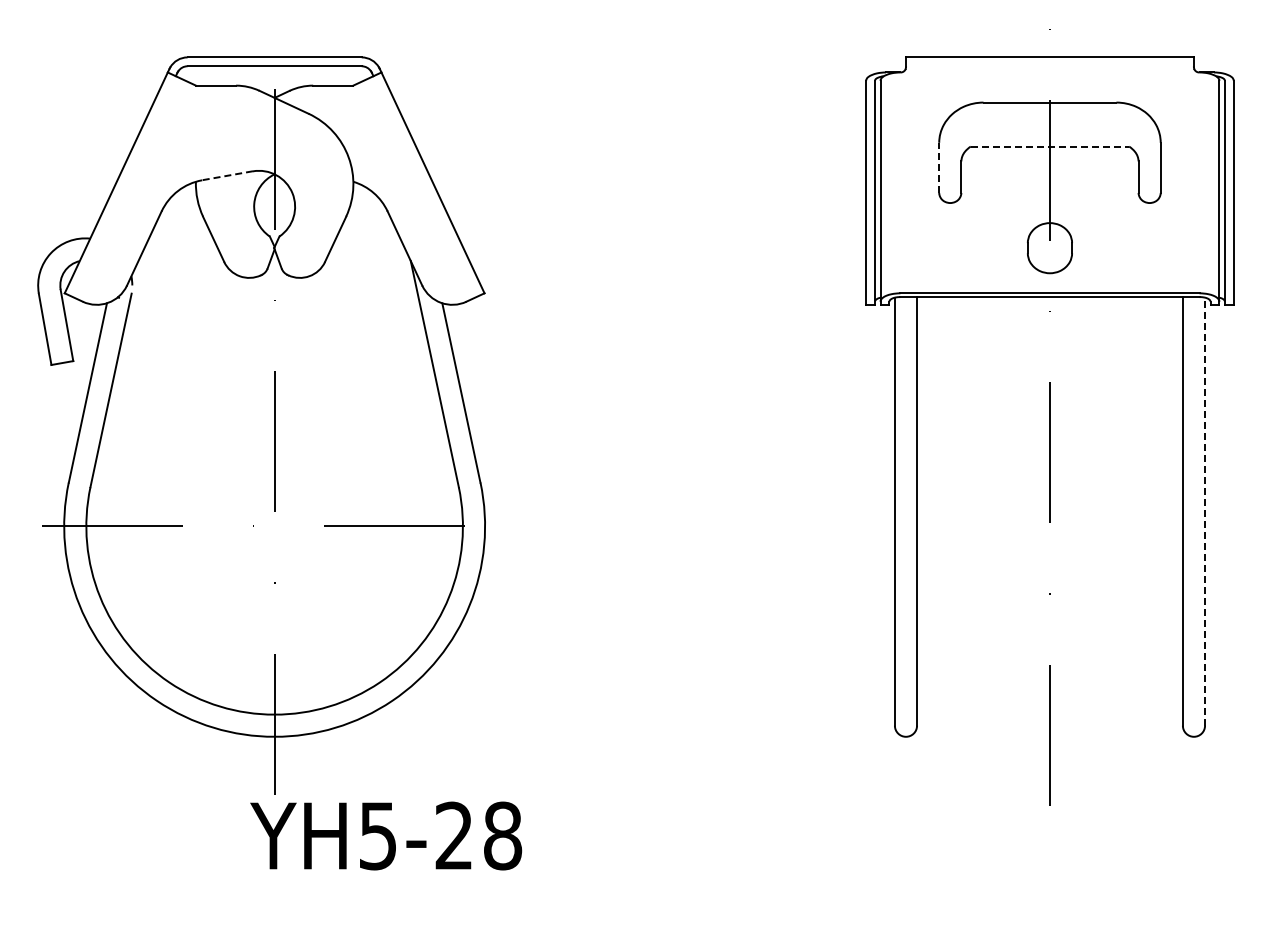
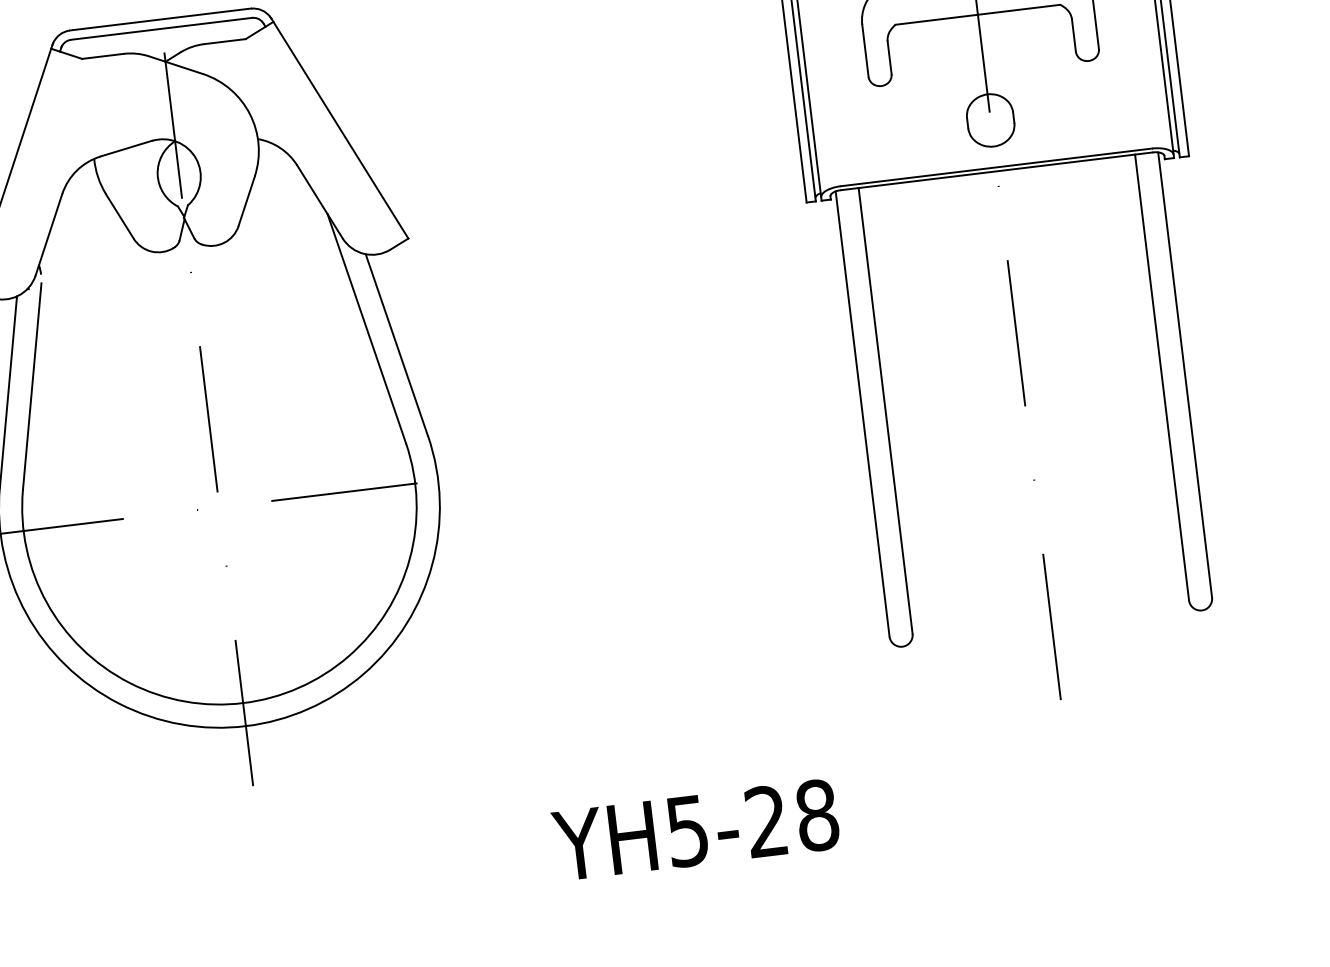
line: (1050, 146) -> (978, 14), dashed -> solid
line: (939, 167) -> (865, 50), dashed -> solid
line: (227, 175) -> (126, 148), dashed -> solid
line: (1205, 511) -> (1185, 374), dashed -> solid
text: (386, 835) -> (696, 829), moved

